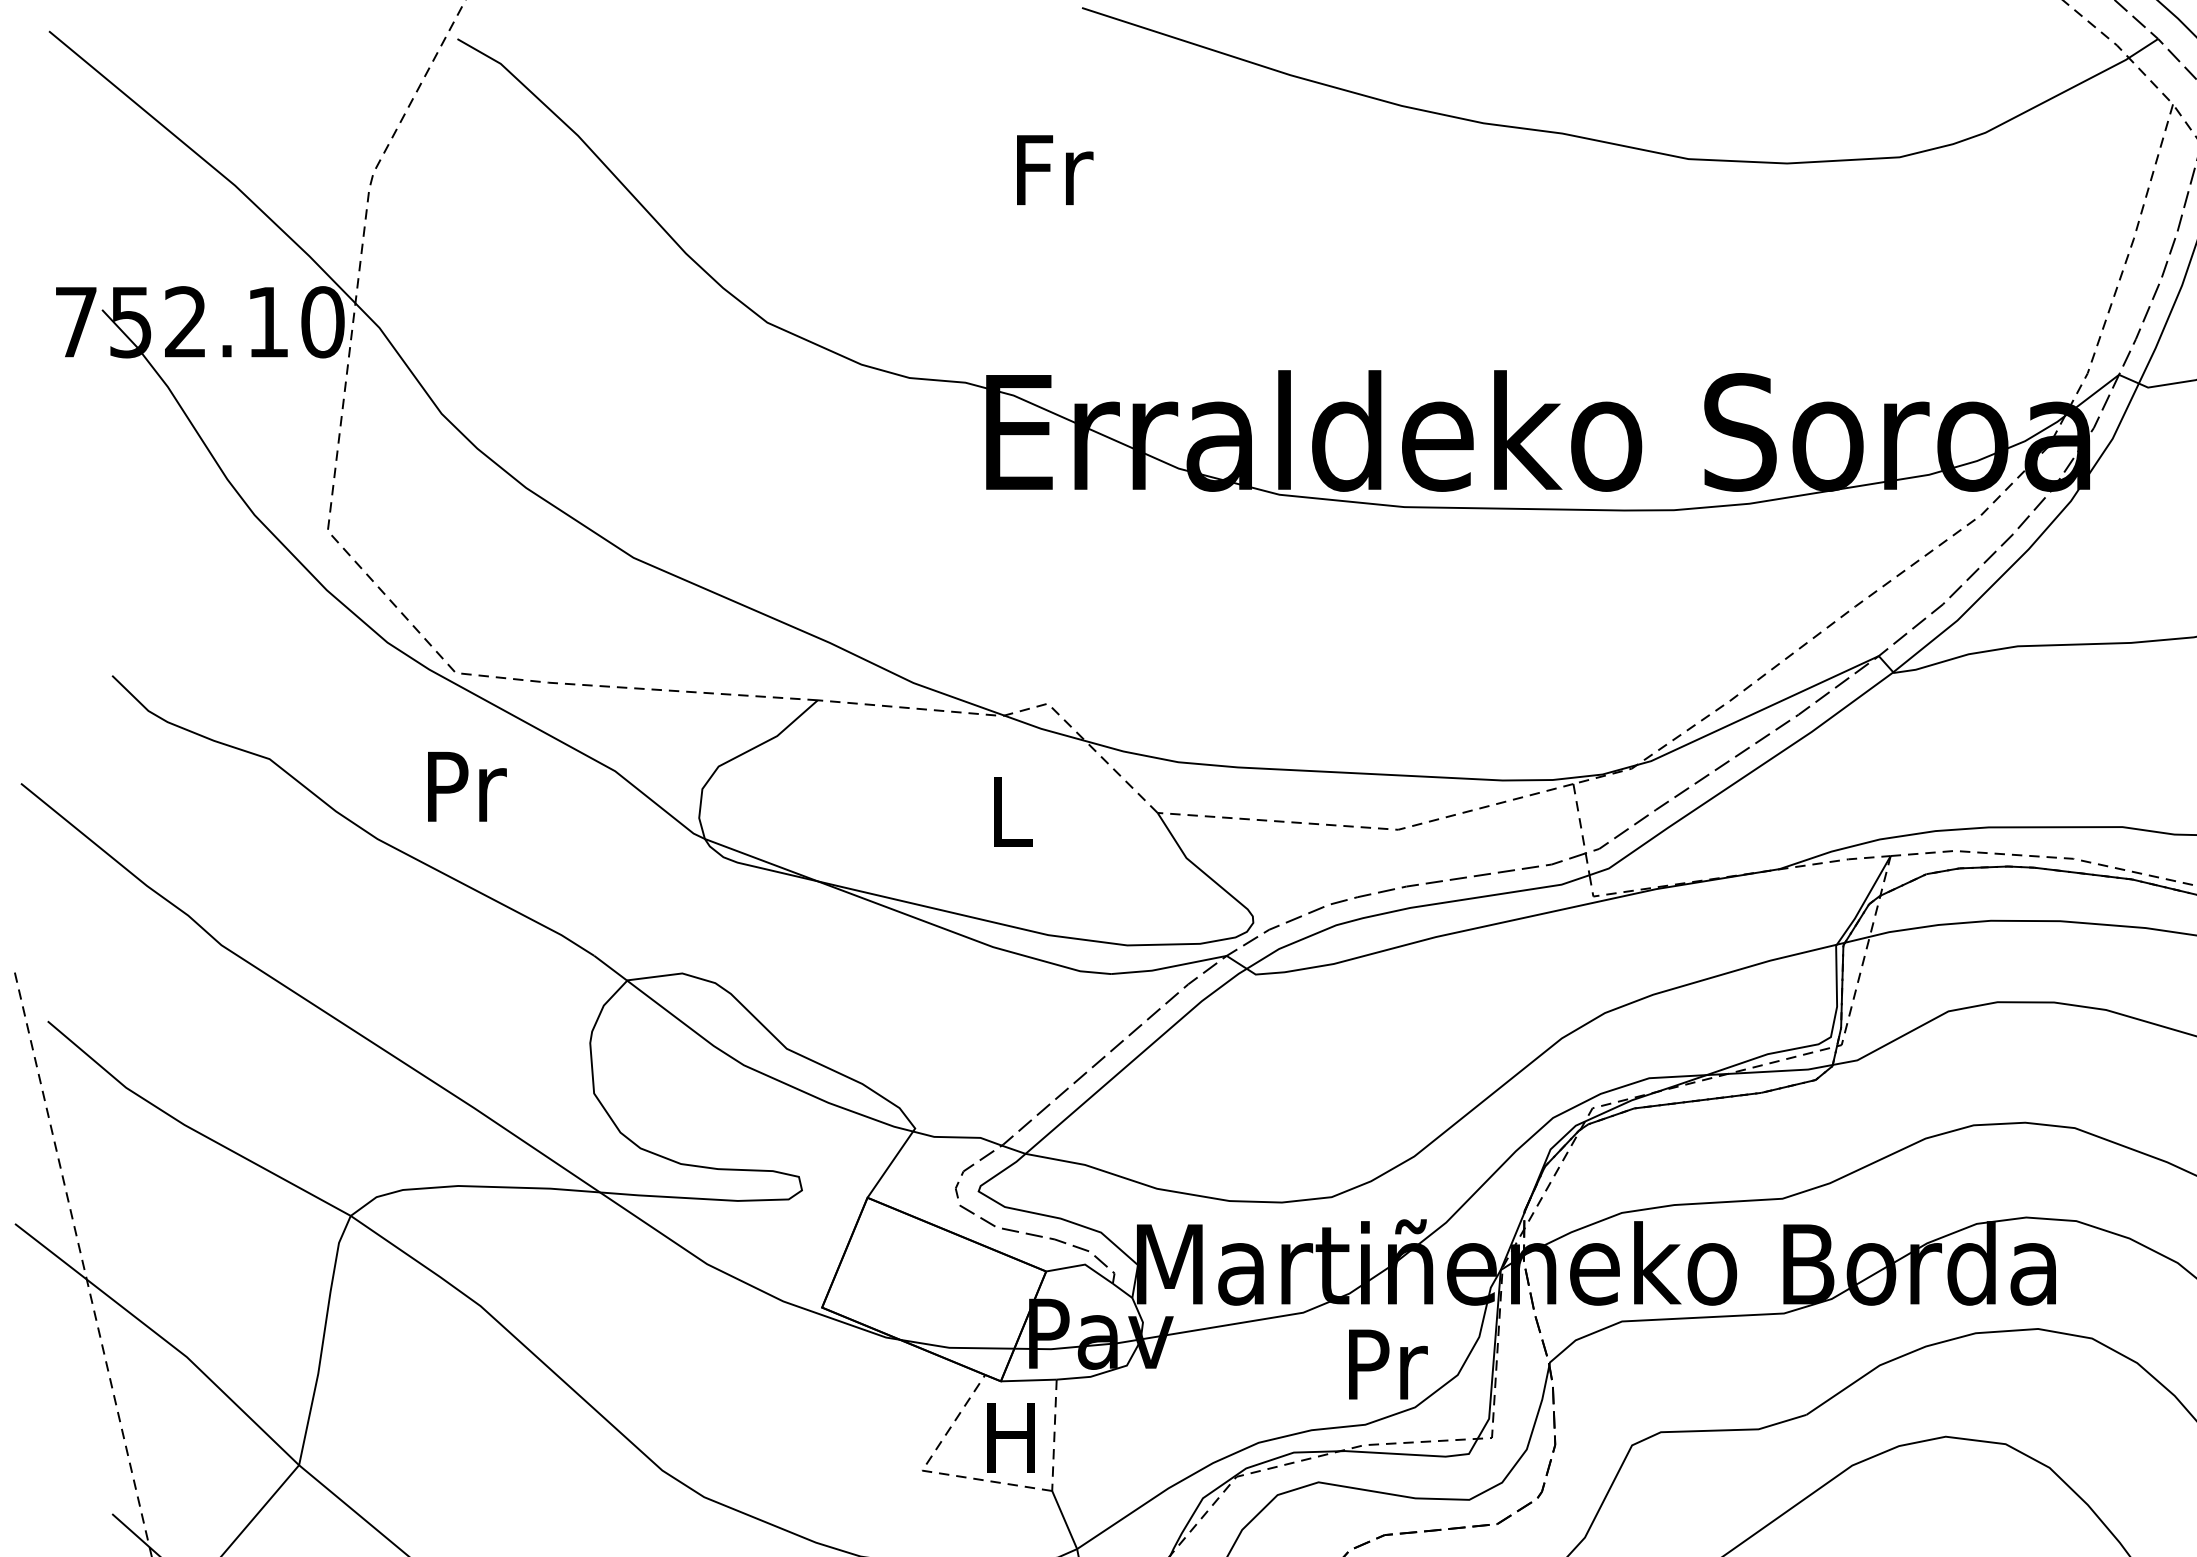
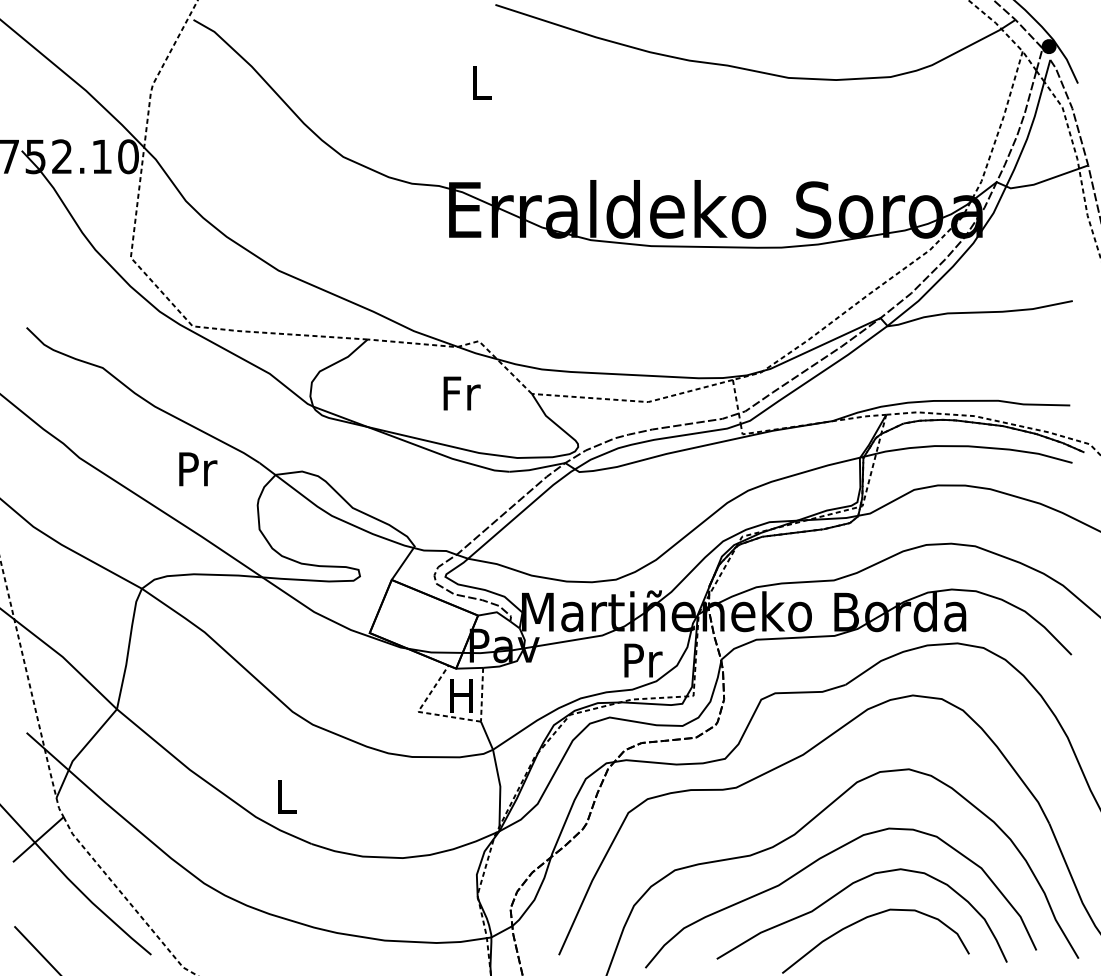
text: (1055, 170) -> (482, 83), Fr -> L
text: (467, 787) -> (198, 469), moved
text: (1011, 811) -> (461, 393), L -> Fr

